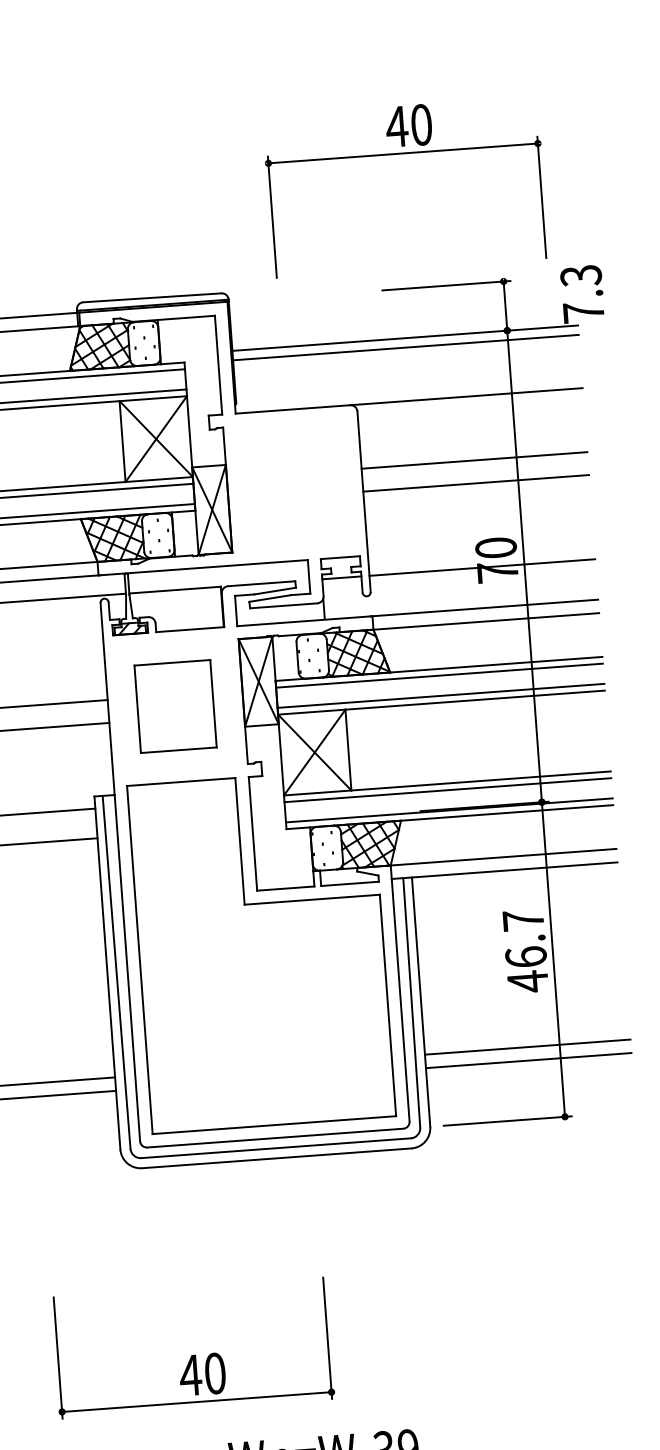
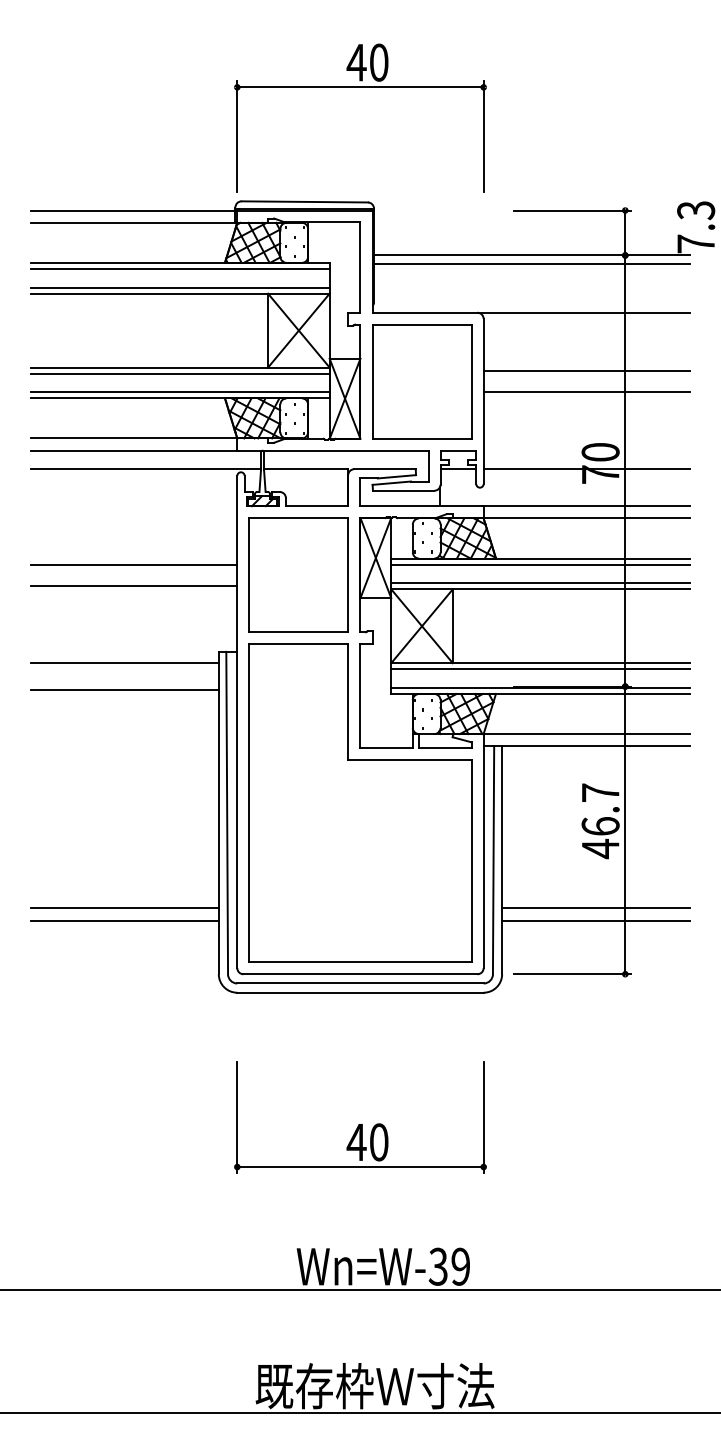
part: (403, 153) -> (360, 87), moved
part: (295, 484) -> (422, 381), added
part: (175, 705) -> (298, 574), size x1.43
part: (193, 1355) -> (360, 1124), moved

